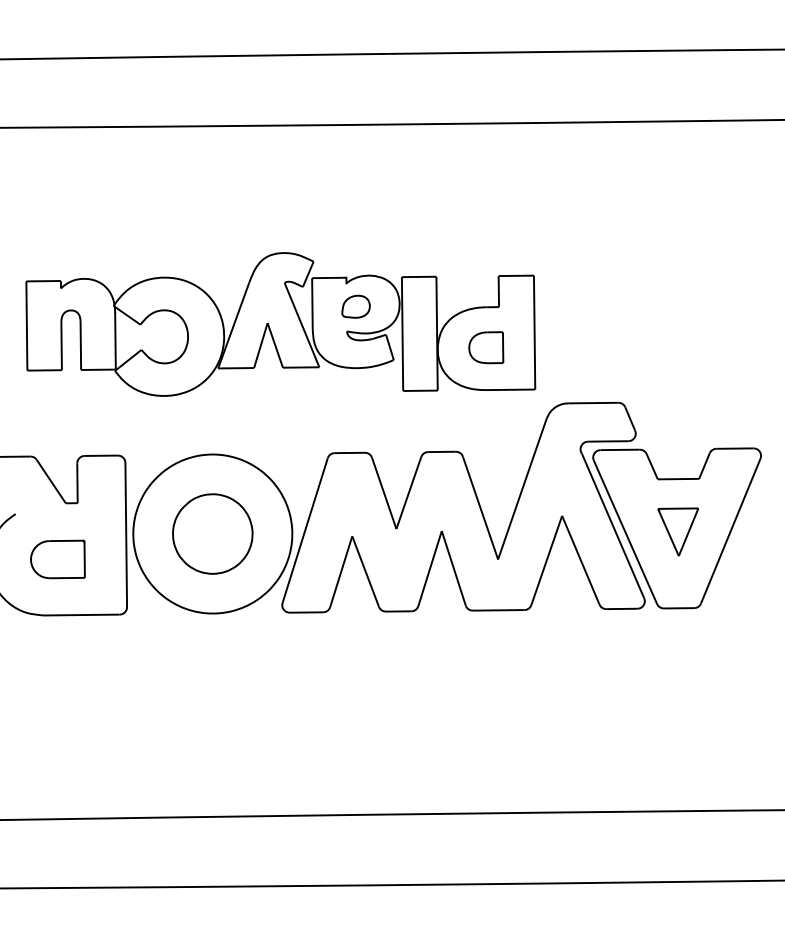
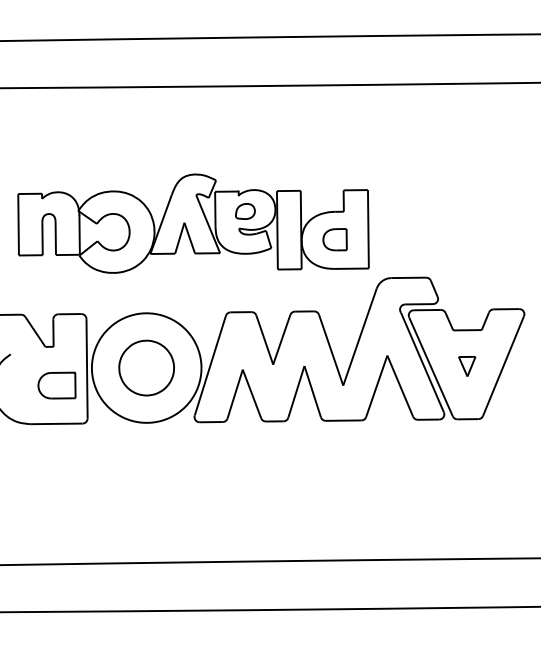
part: (676, 531) -> (466, 366), size x0.6
part: (57, 559) -> (56, 385), moved

